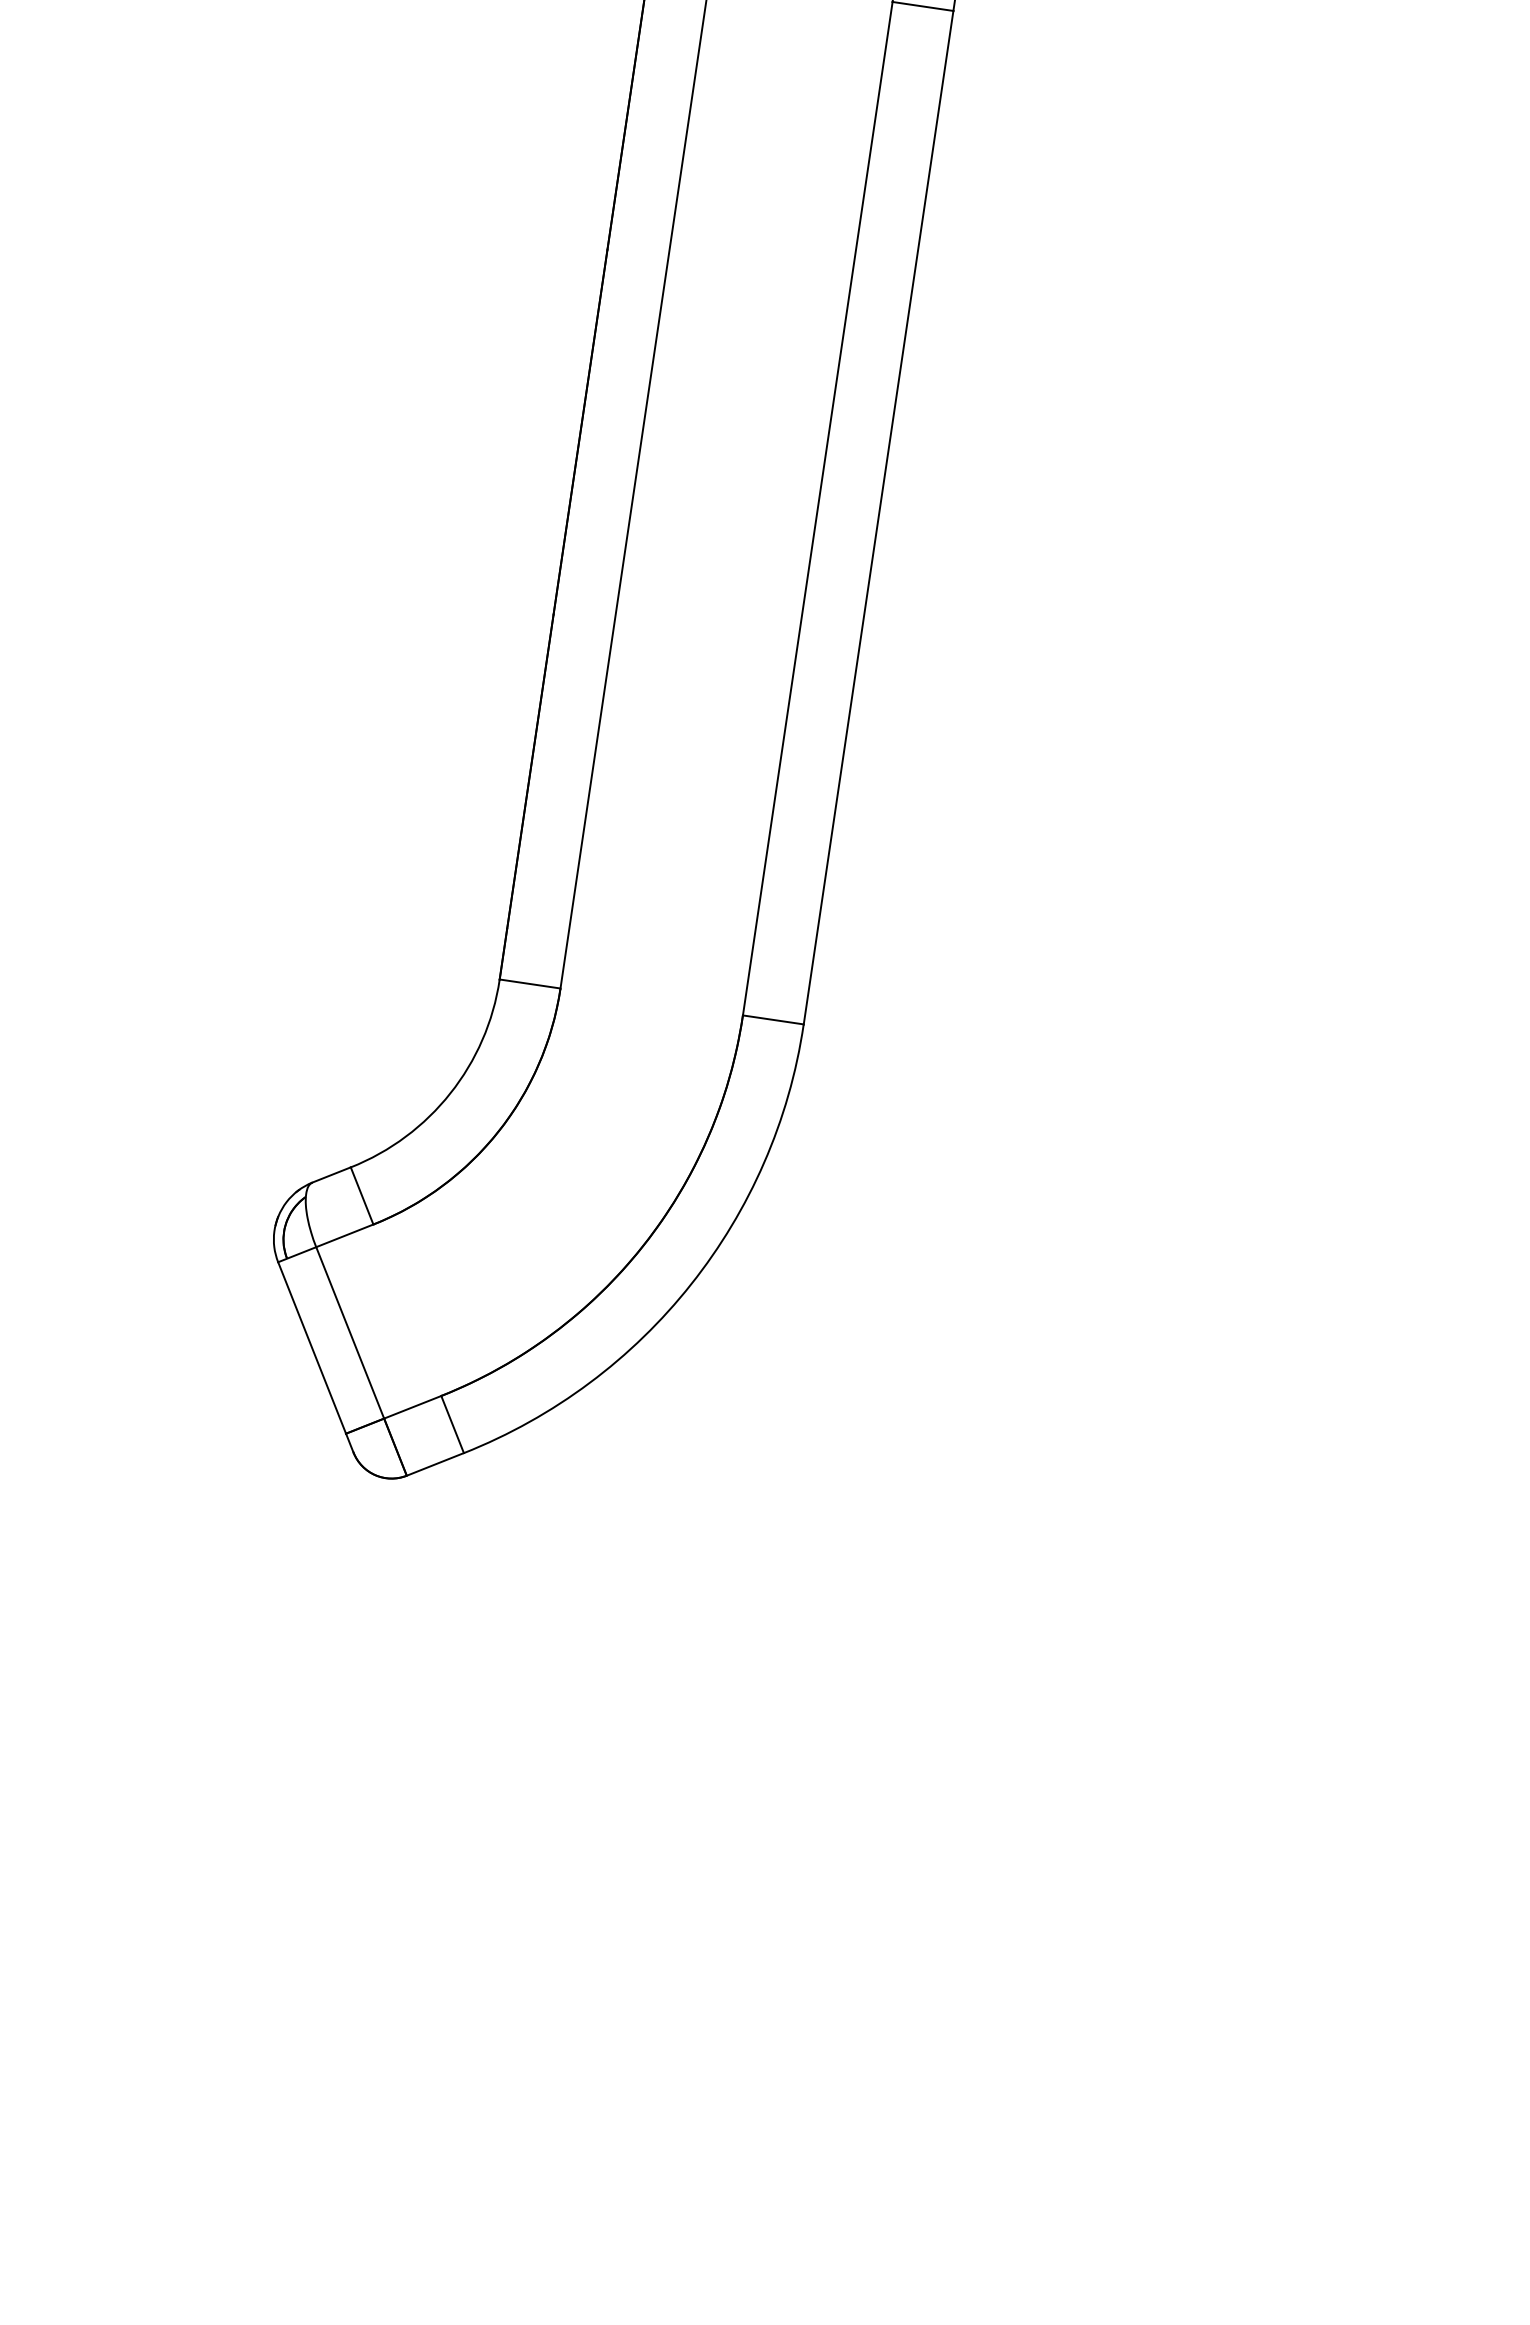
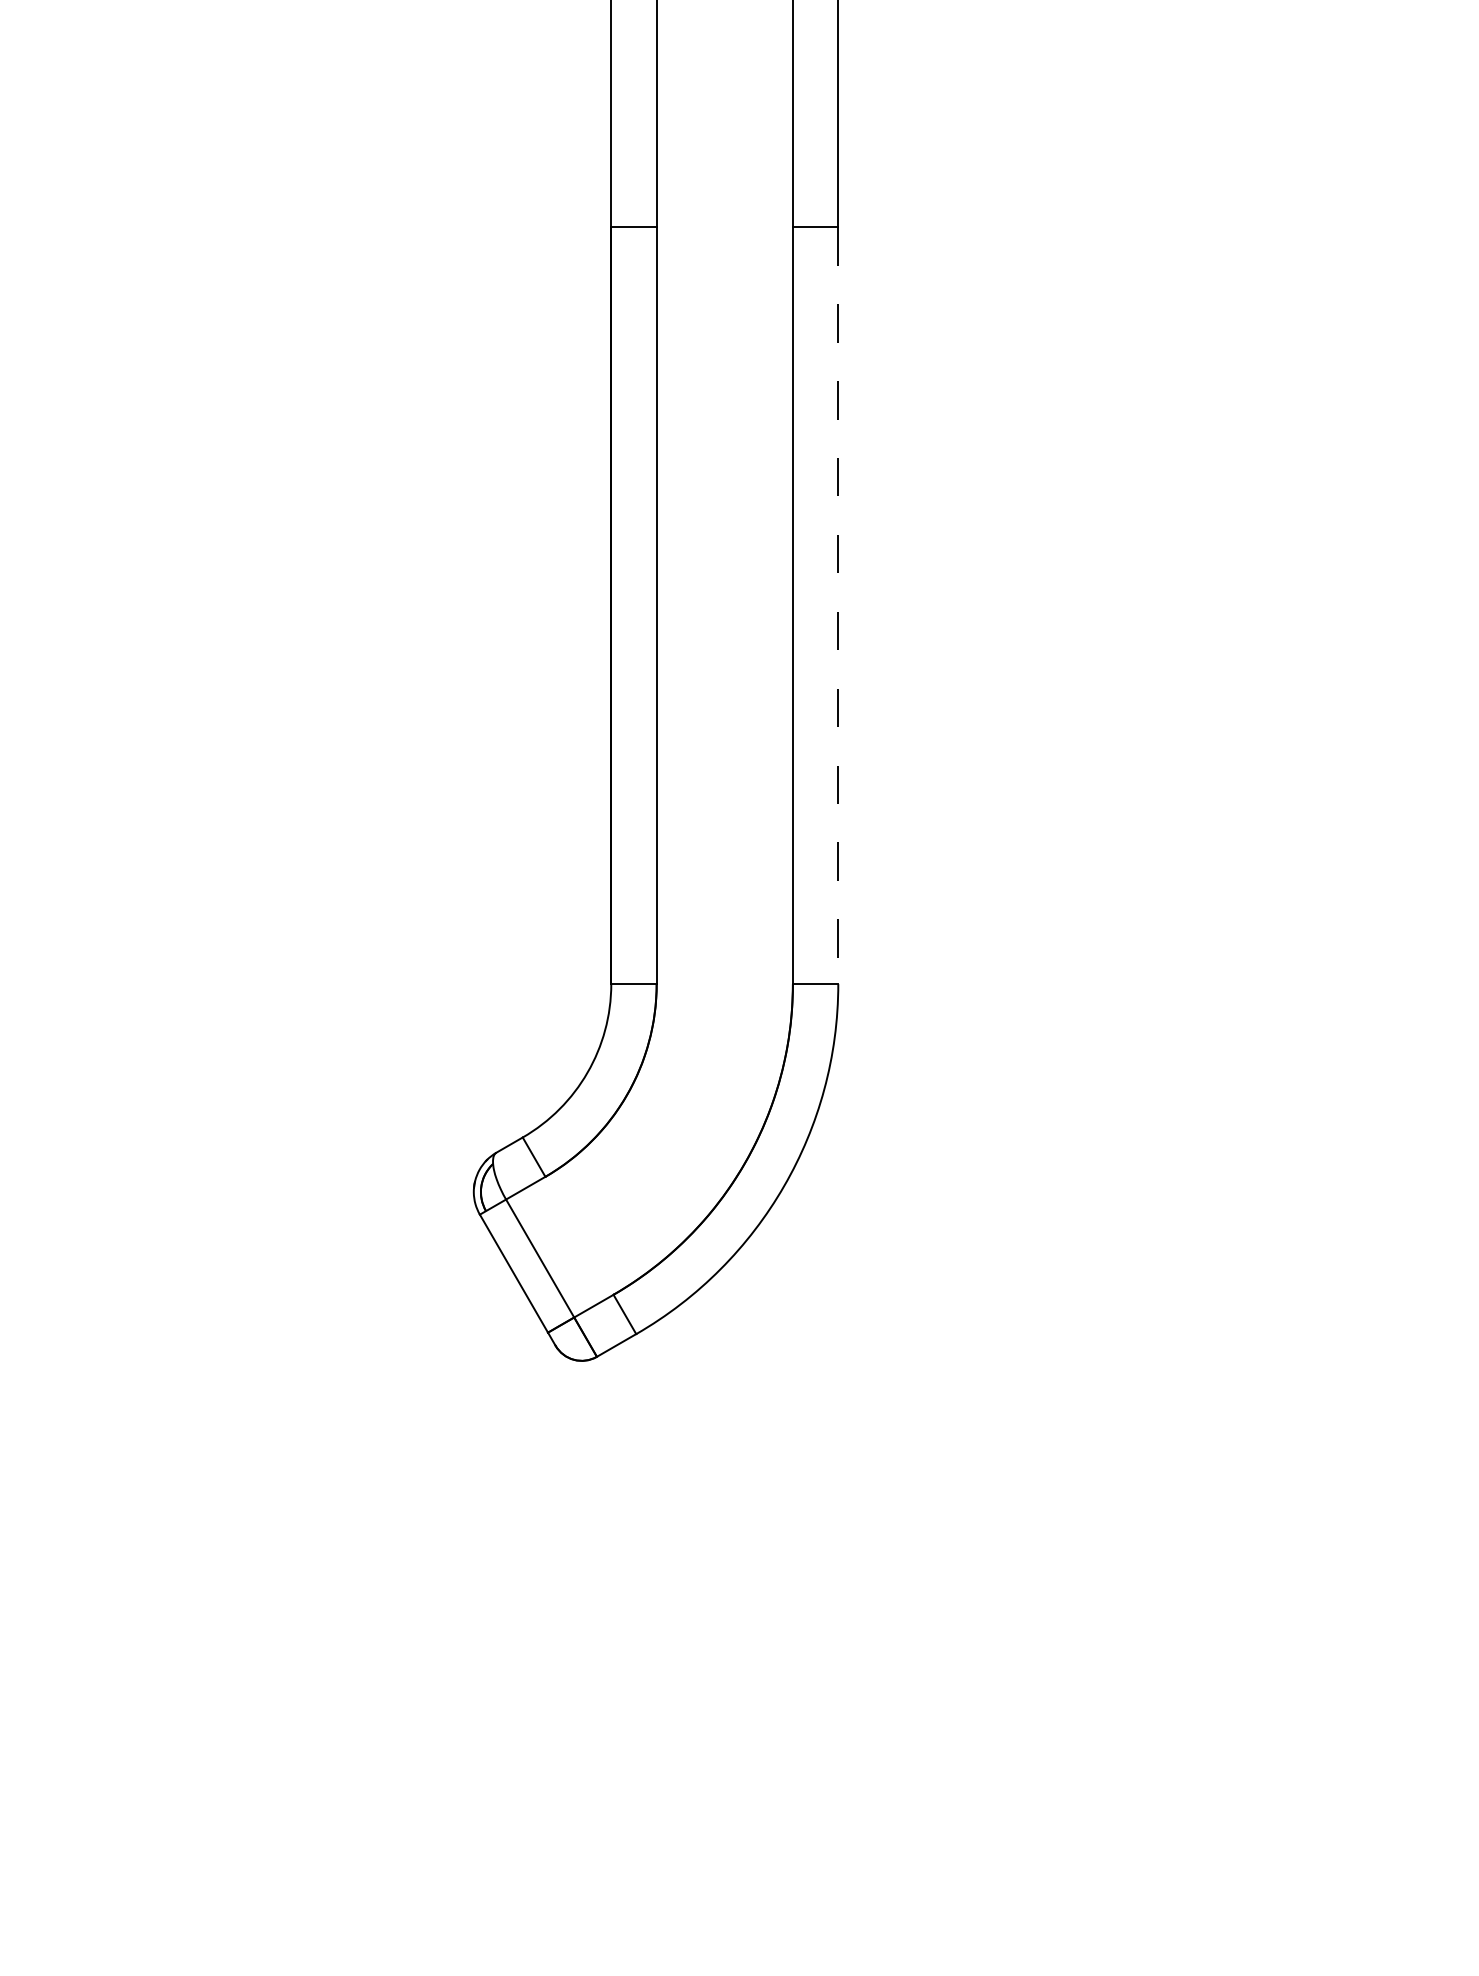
line: (878, 518) -> (838, 606), solid -> dashed

